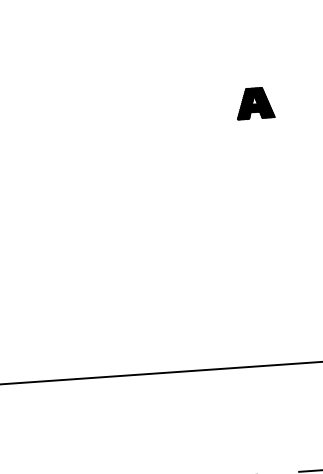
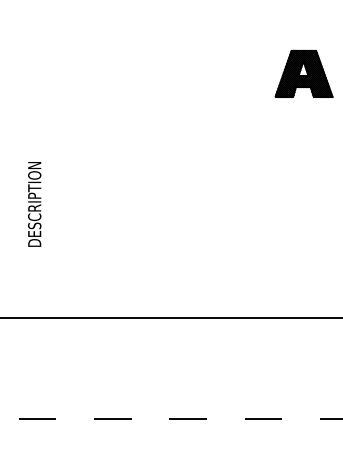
part: (254, 103) -> (303, 73), size x1.67

